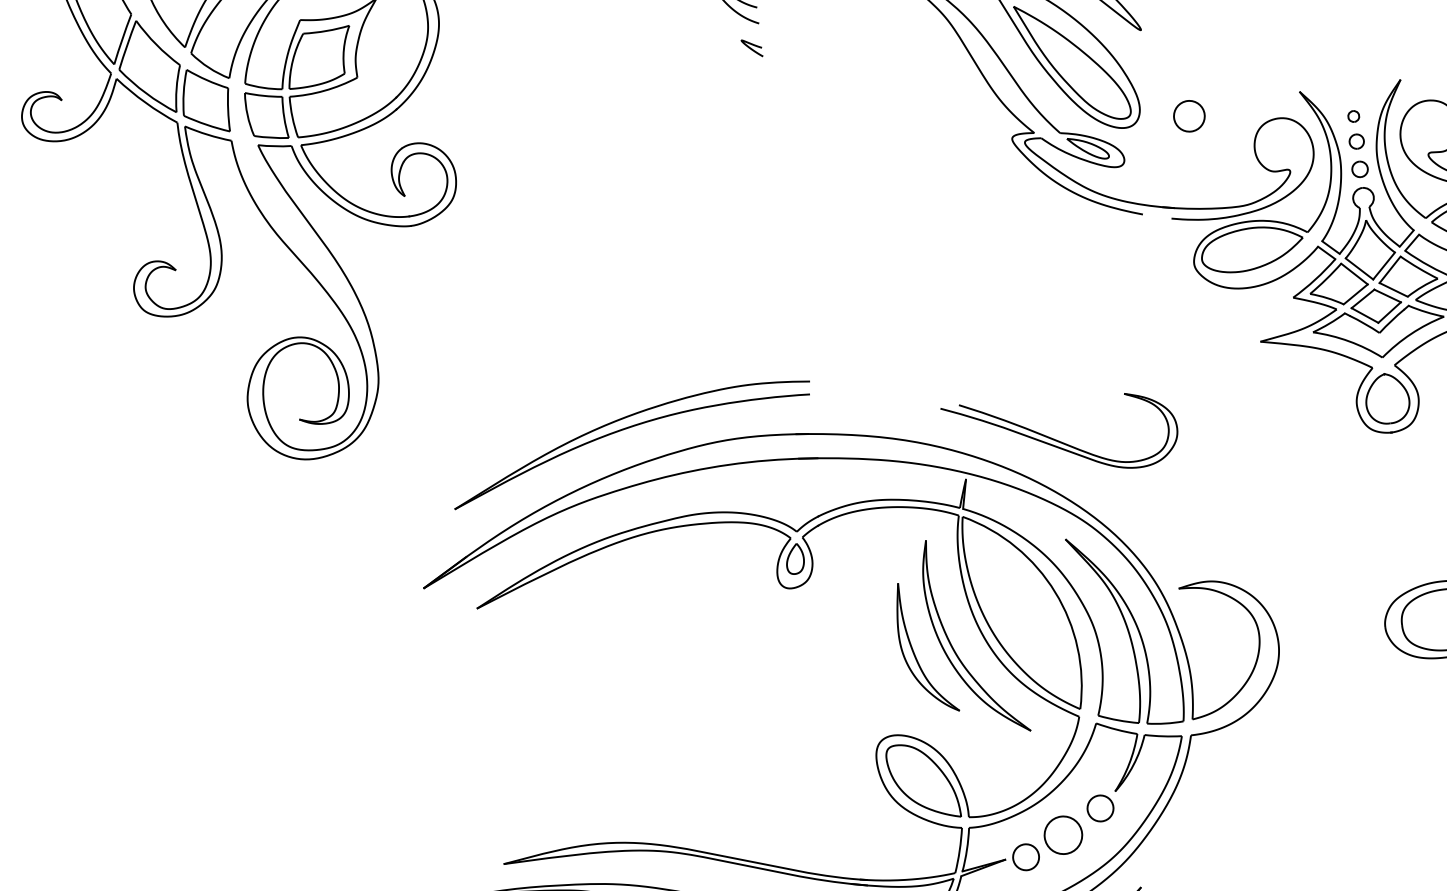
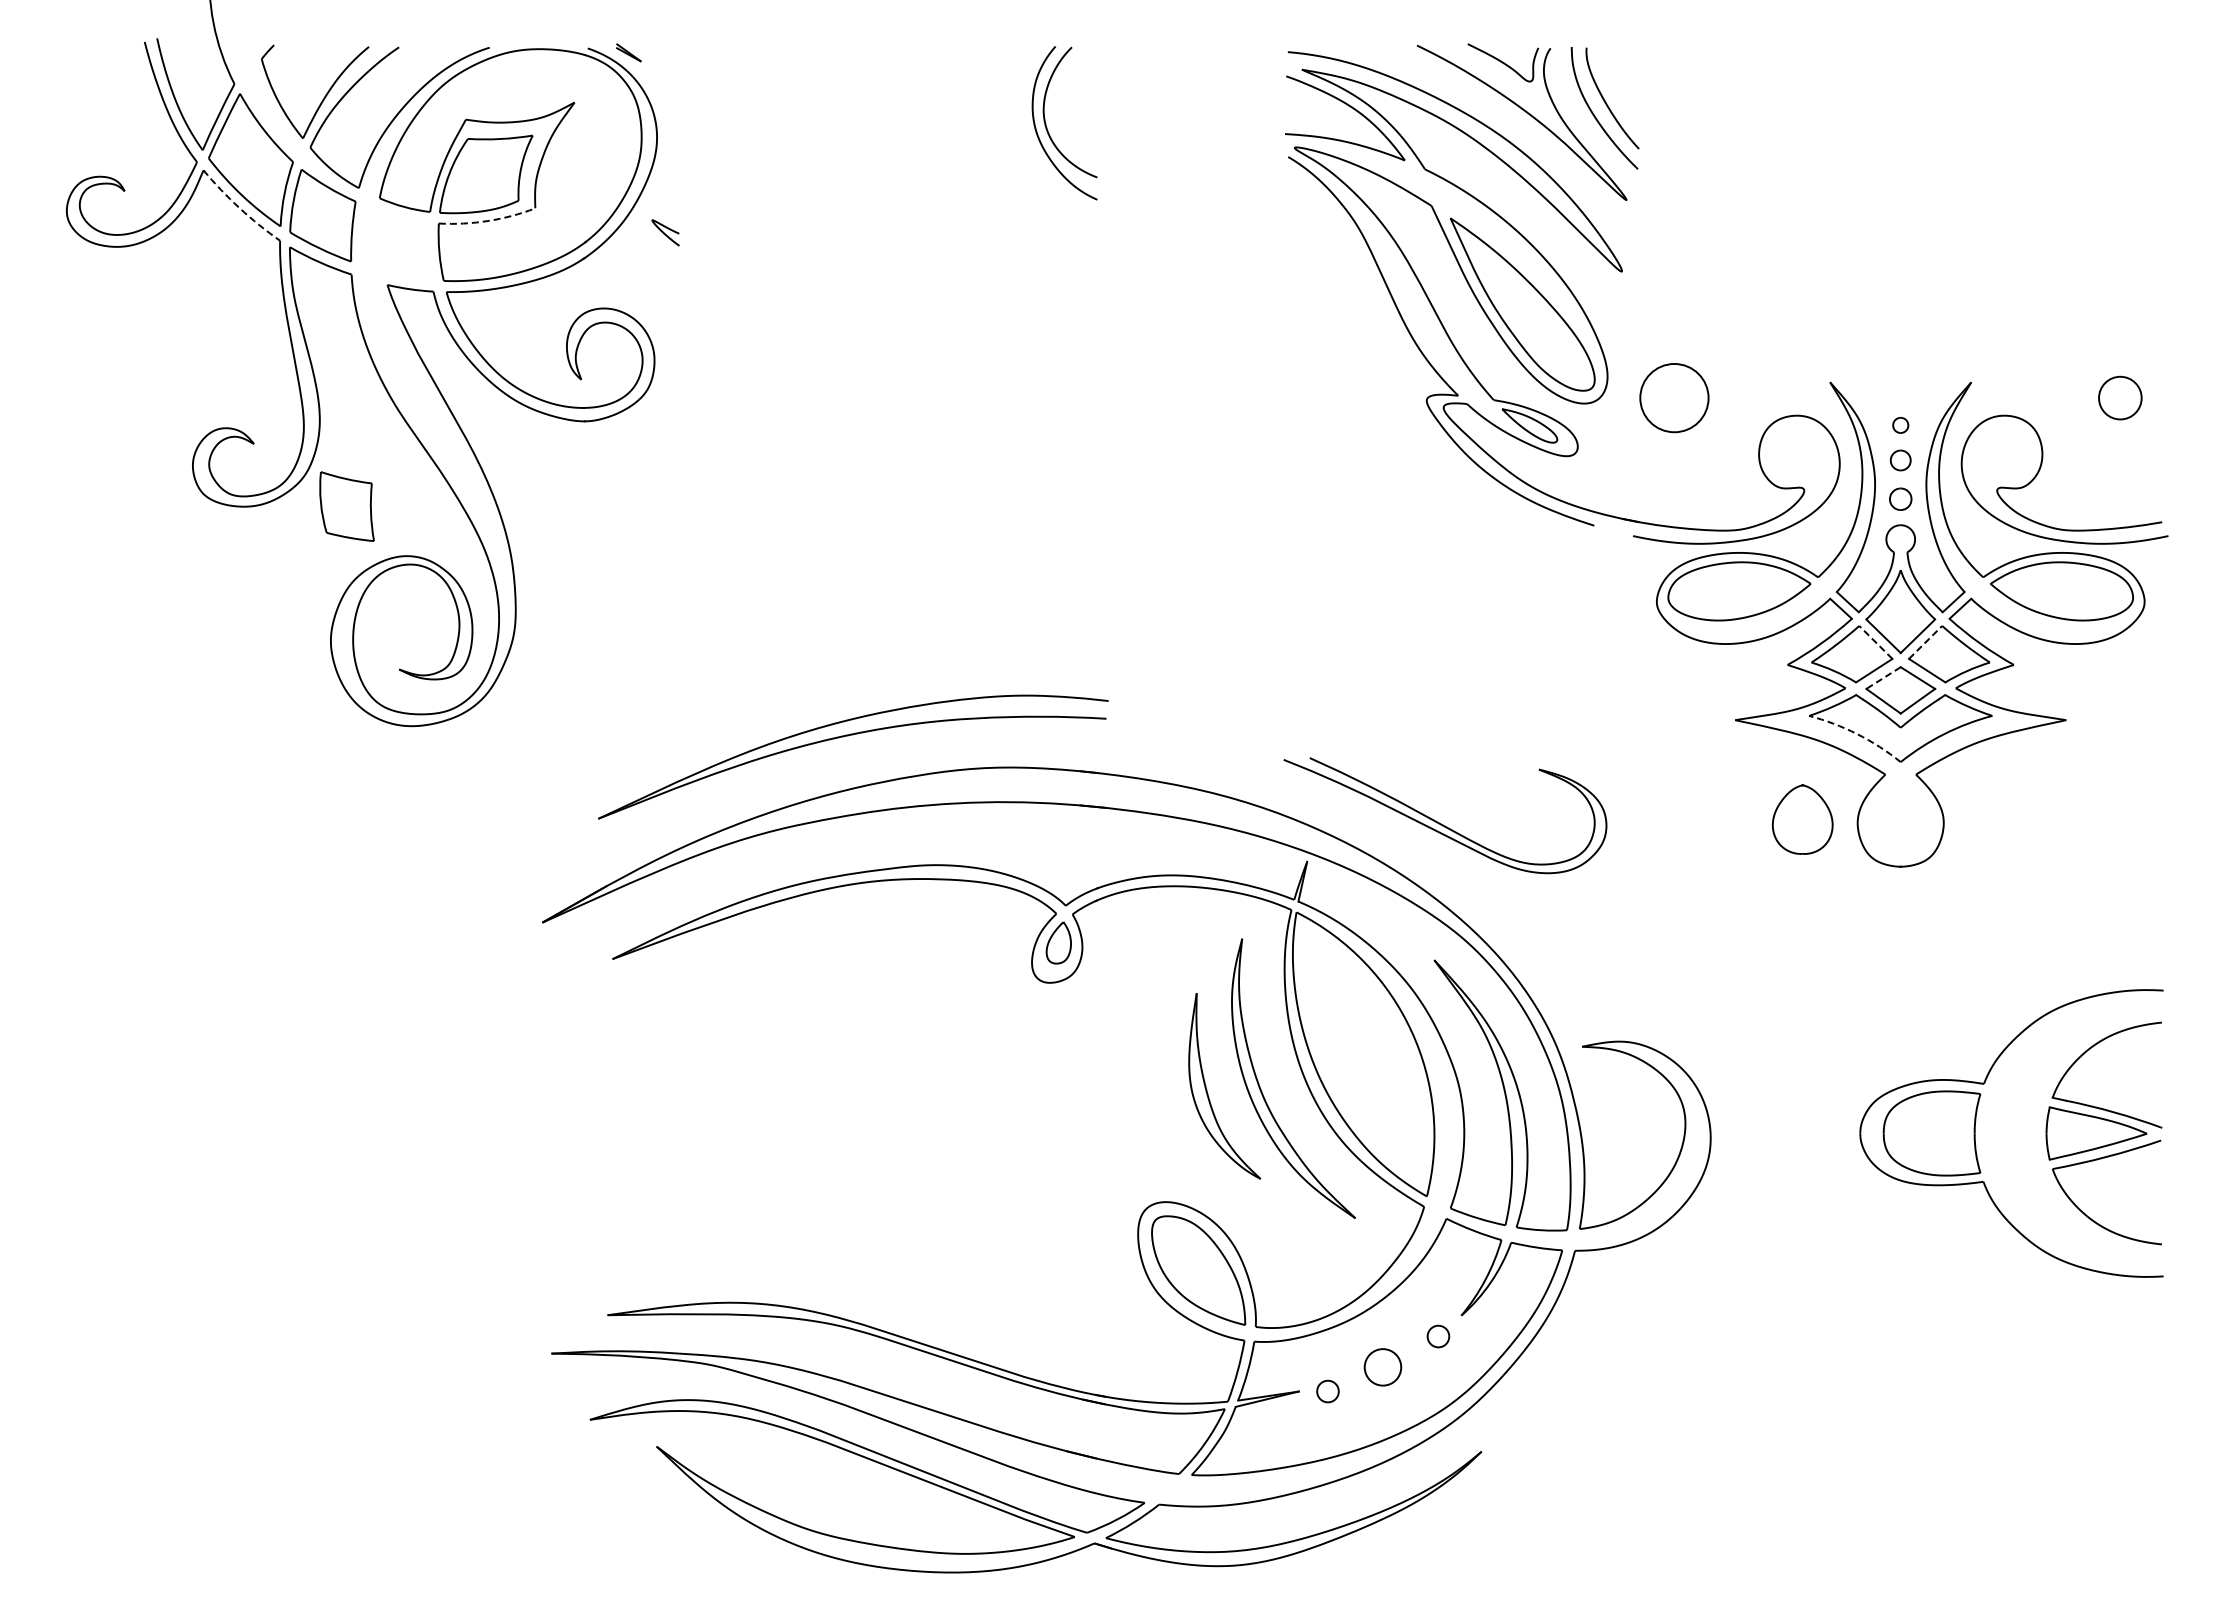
curve: (751, 48) -> (664, 232), moved
arc: (324, 91) -> (487, 221), solid -> dashed
arc: (145, 103) -> (239, 208), solid -> dashed
part: (266, 115) -> (346, 506), moved
circle: (1189, 115) -> (1674, 397), size x1.6
line: (1390, 269) -> (1925, 642), solid -> dashed
line: (1354, 274) -> (1875, 642), solid -> dashed
line: (1363, 299) -> (1883, 678), solid -> dashed
arc: (1349, 341) -> (1857, 734), solid -> dashed
part: (1387, 398) -> (1802, 819), moved
circle: (1100, 808) -> (1438, 1336), size x0.6
circle: (1063, 835) -> (1382, 1367), size x0.7
circle: (1025, 857) -> (1327, 1391), size x0.6

